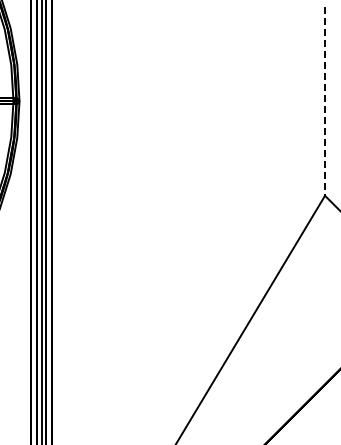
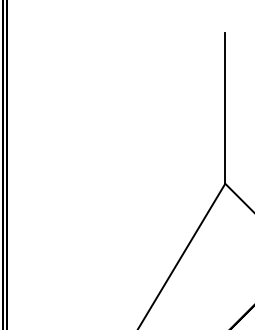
line: (325, 101) -> (225, 108), dashed -> solid

